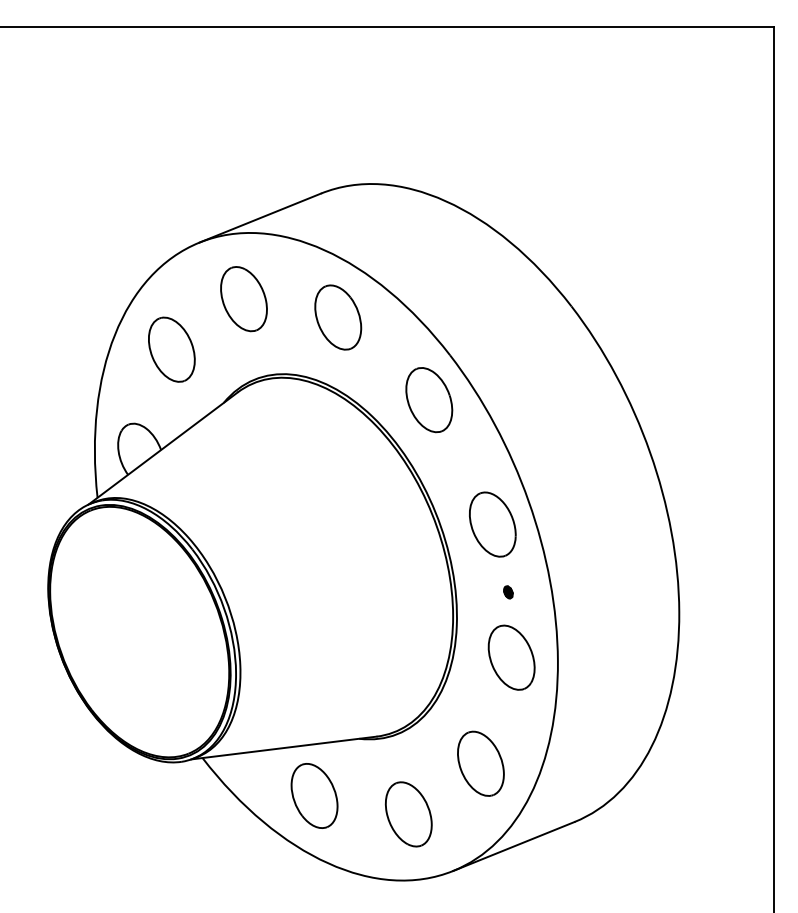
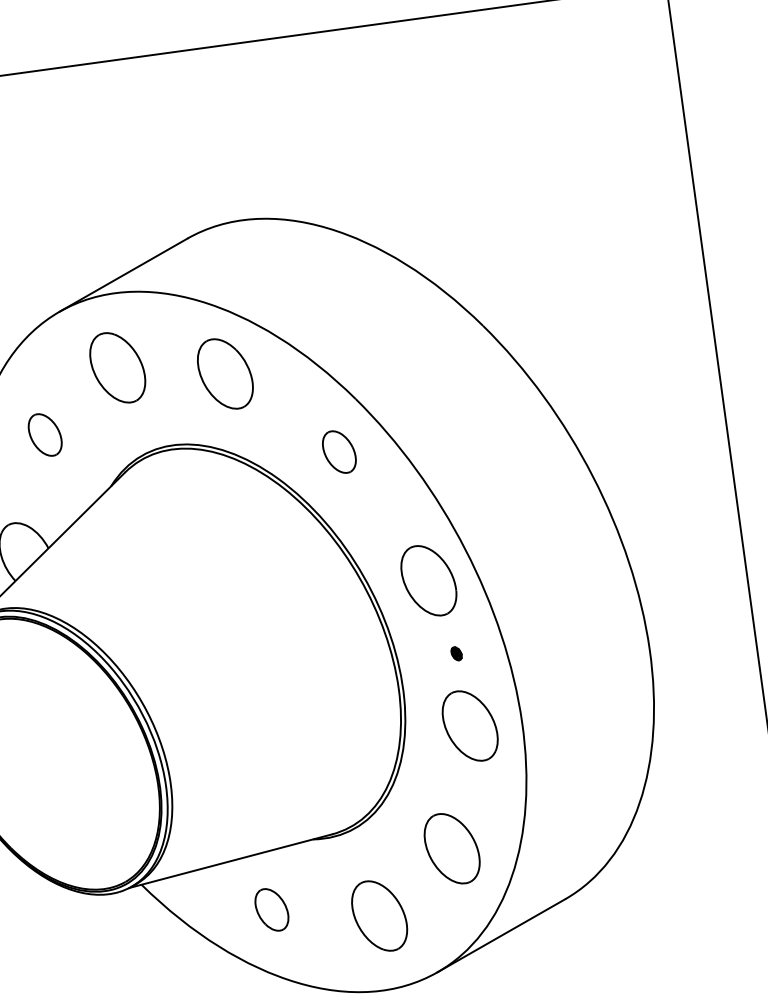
part: (171, 349) -> (44, 434), size x0.6
part: (429, 400) -> (339, 452), size x0.6
part: (314, 795) -> (271, 909), size x0.6

